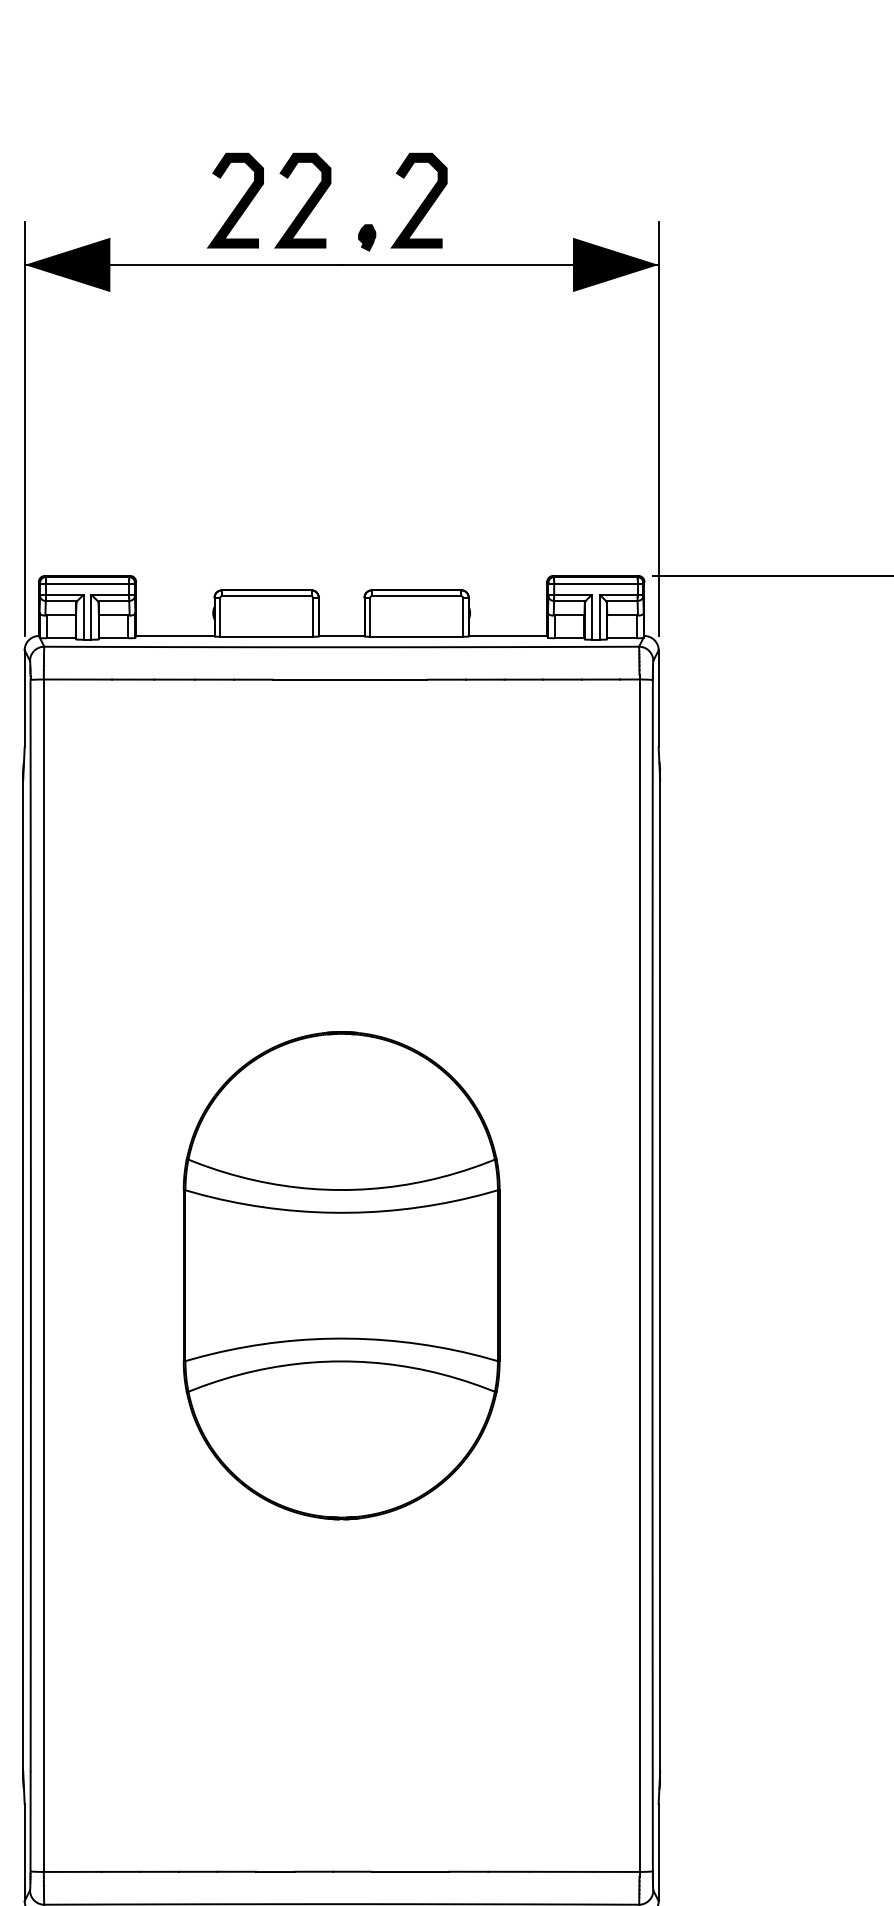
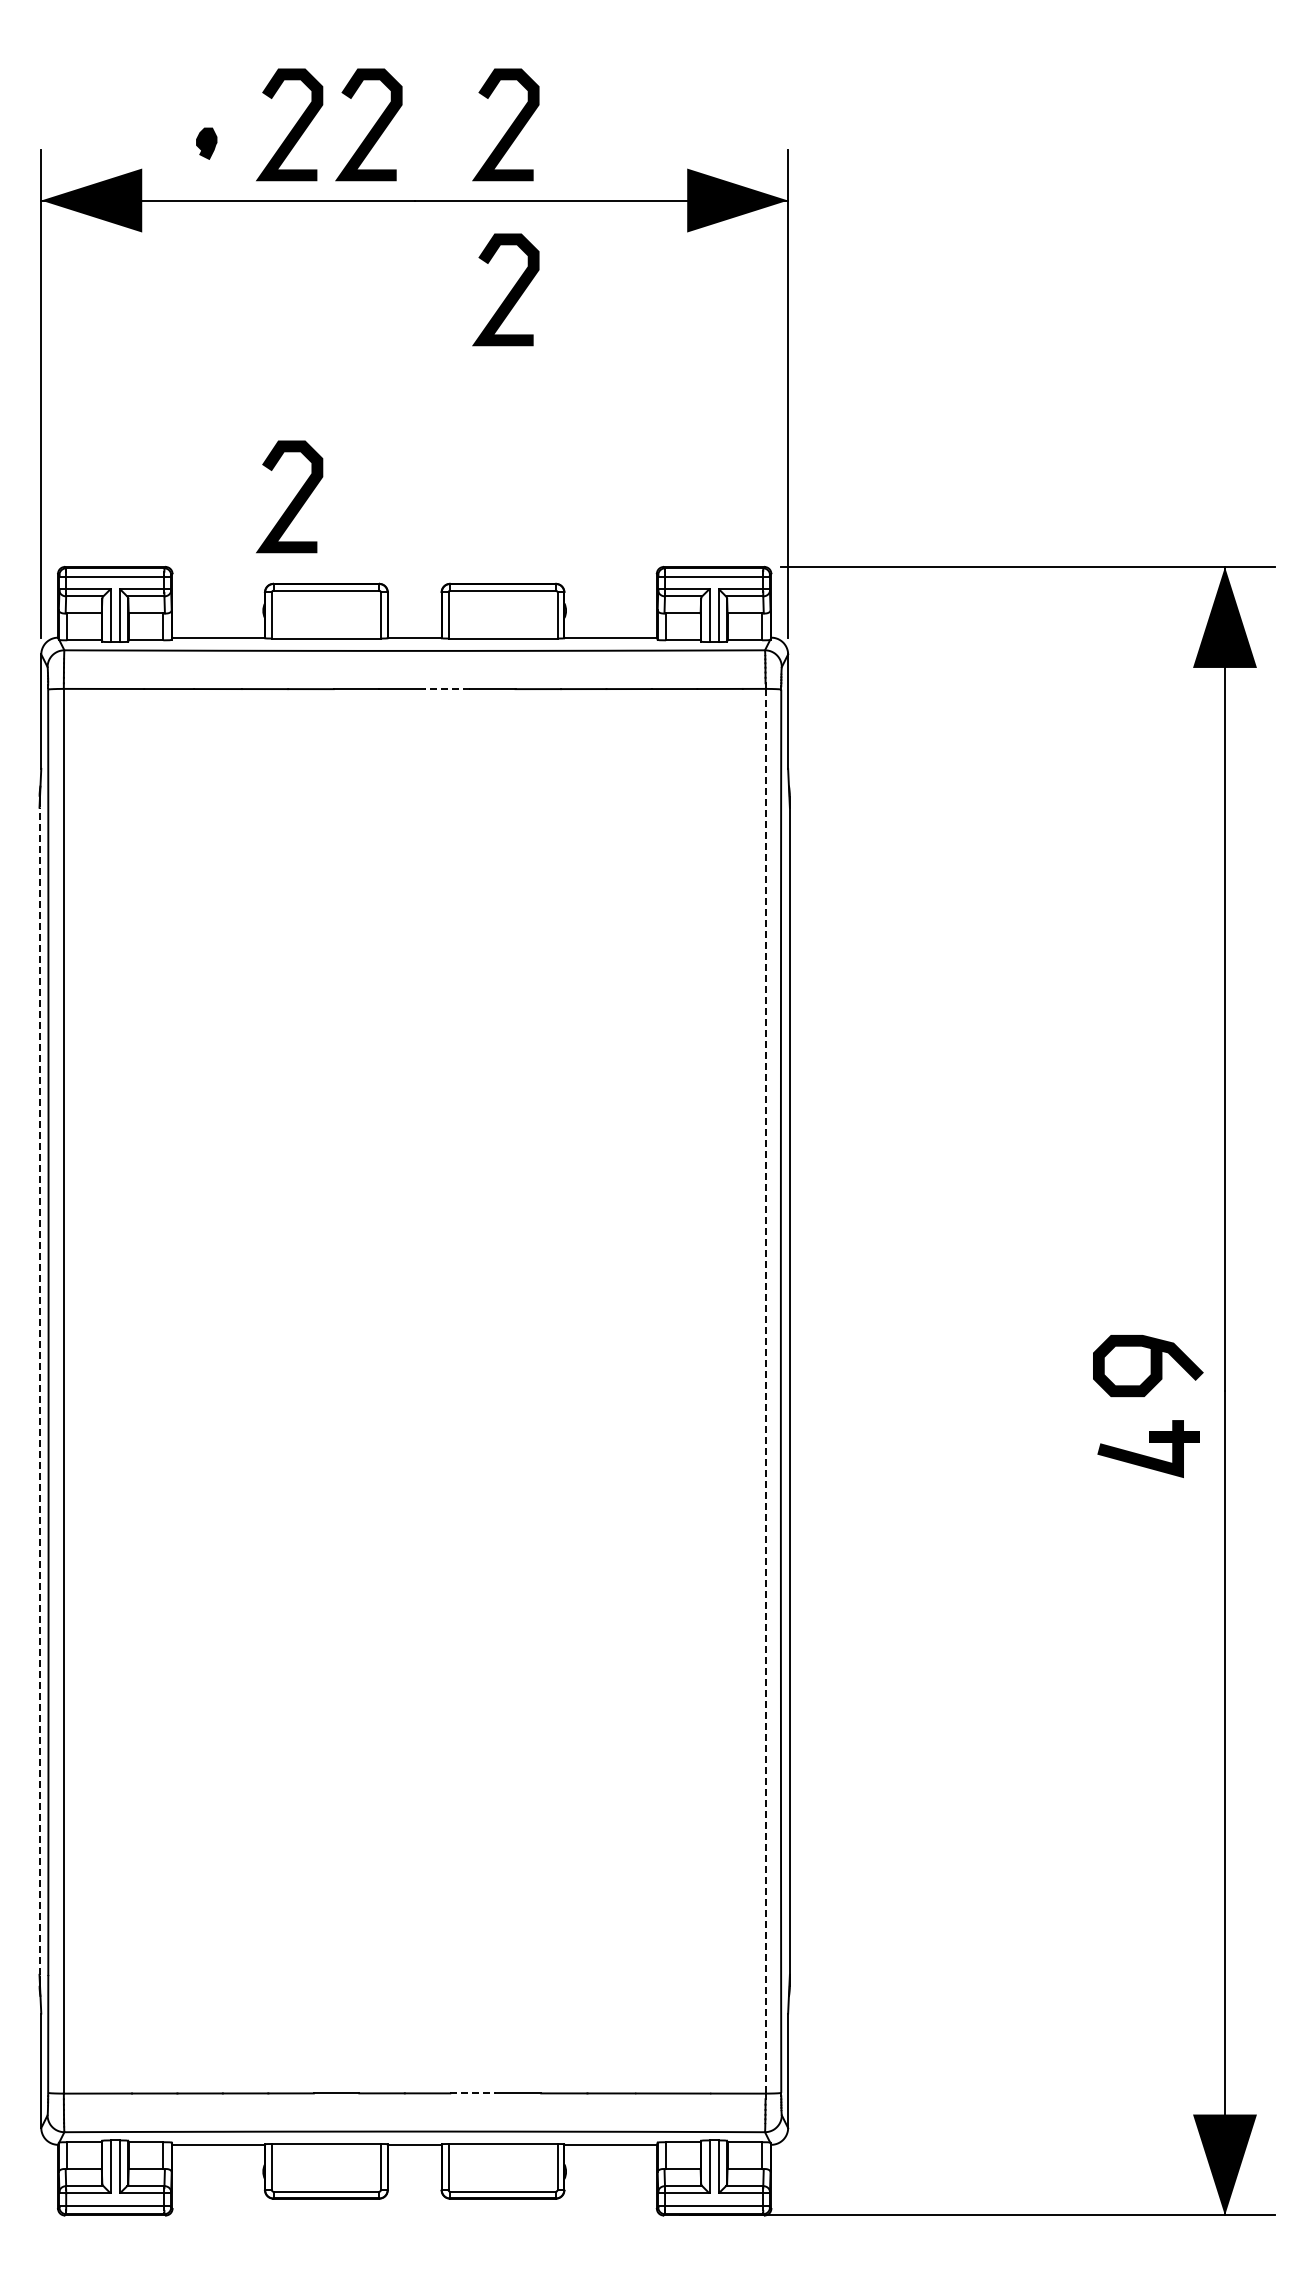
part: (366, 237) -> (206, 143), moved
curve: (422, 342) -> (509, 292), added
curve: (238, 517) -> (293, 498), added
line: (369, 680) -> (447, 689), solid -> dashed
line: (23, 1275) -> (39, 1391), solid -> dashed
part: (341, 1275) -> (414, 1391), removed
line: (639, 1275) -> (765, 1391), solid -> dashed
line: (390, 1871) -> (472, 2093), solid -> dashed

